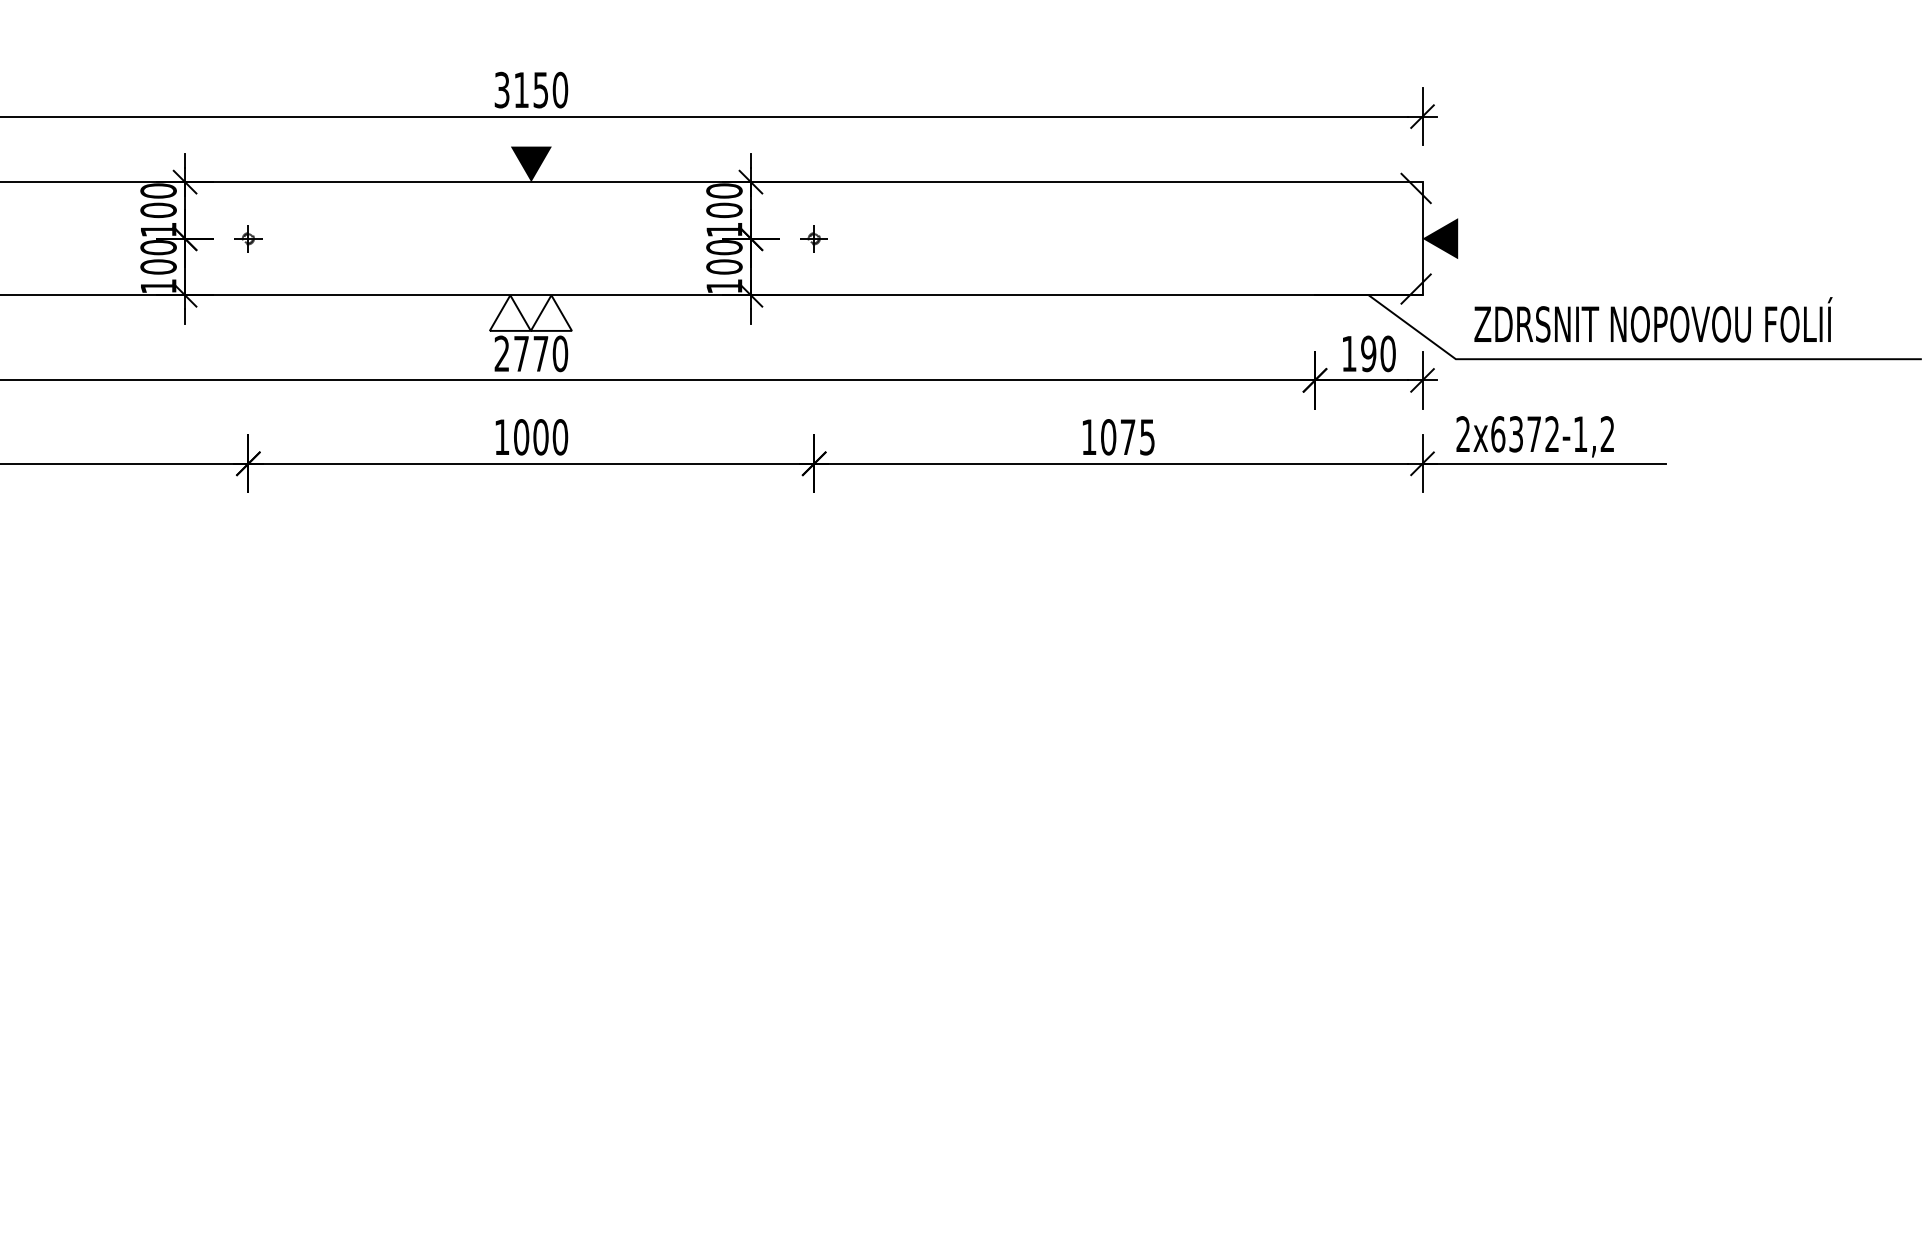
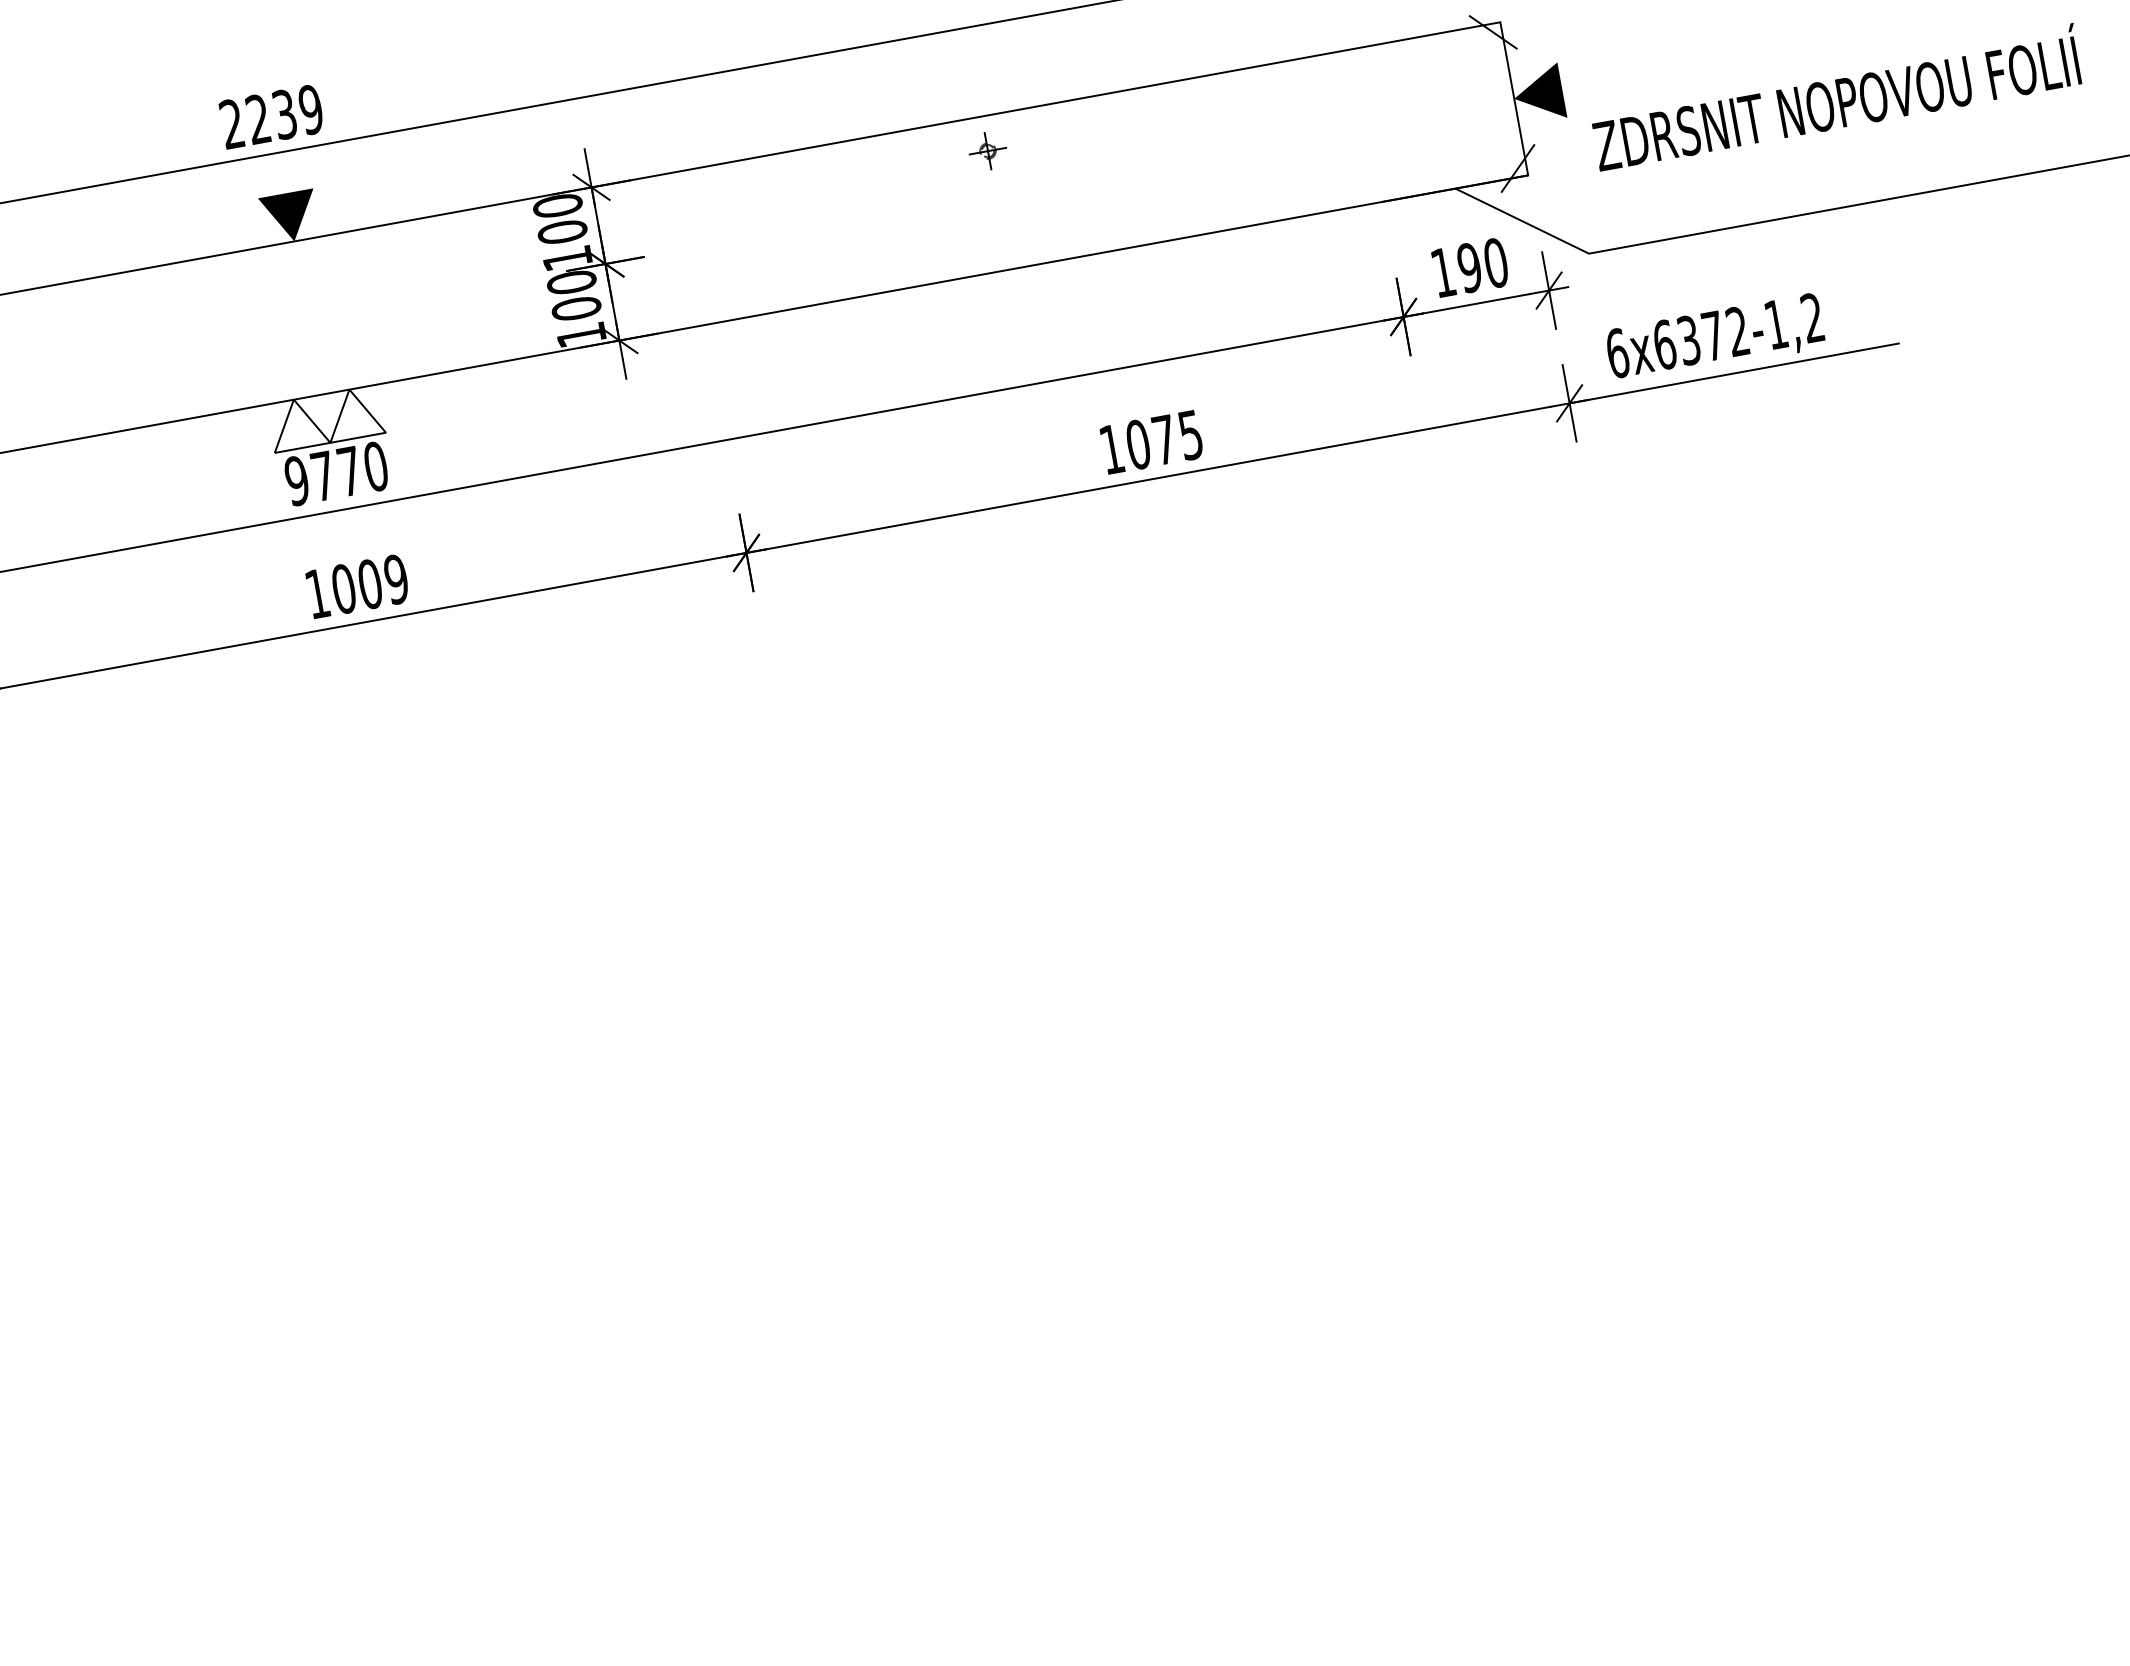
text: (531, 89) -> (271, 116), 3150 -> 2239
part: (813, 238) -> (986, 151), moved
text: (1653, 319) -> (1836, 97), moved
text: (501, 353) -> (296, 480), 2770 -> 9770
text: (1463, 434) -> (1617, 353), 2x6372-1,2 -> 6x6372-1,2
text: (560, 437) -> (396, 579), 1000 -> 1009

